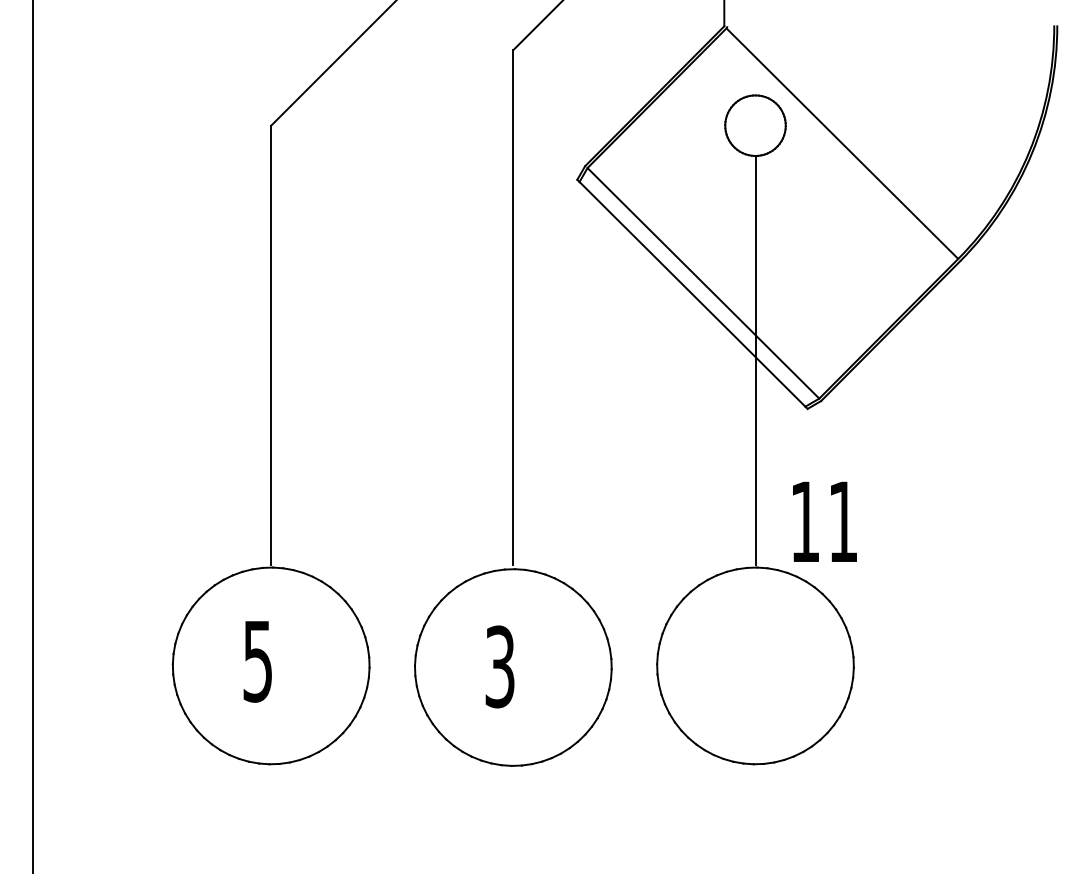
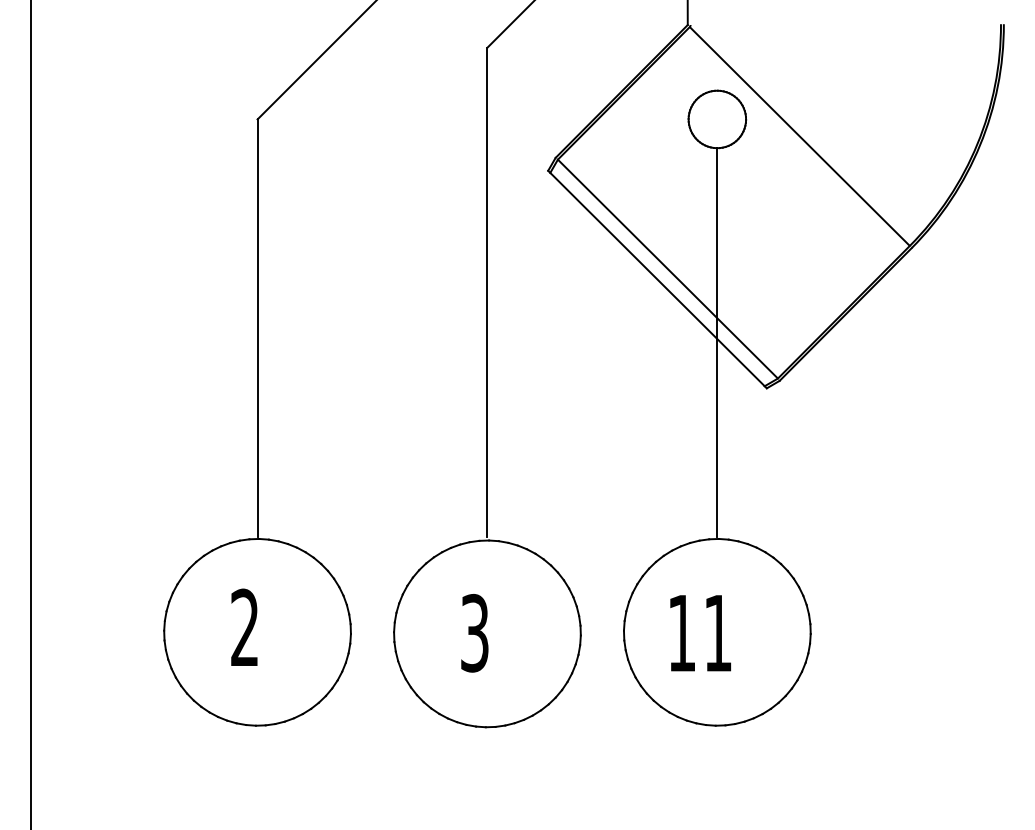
text: (824, 521) -> (700, 632), moved
text: (257, 660) -> (244, 627), 5 -> 2

